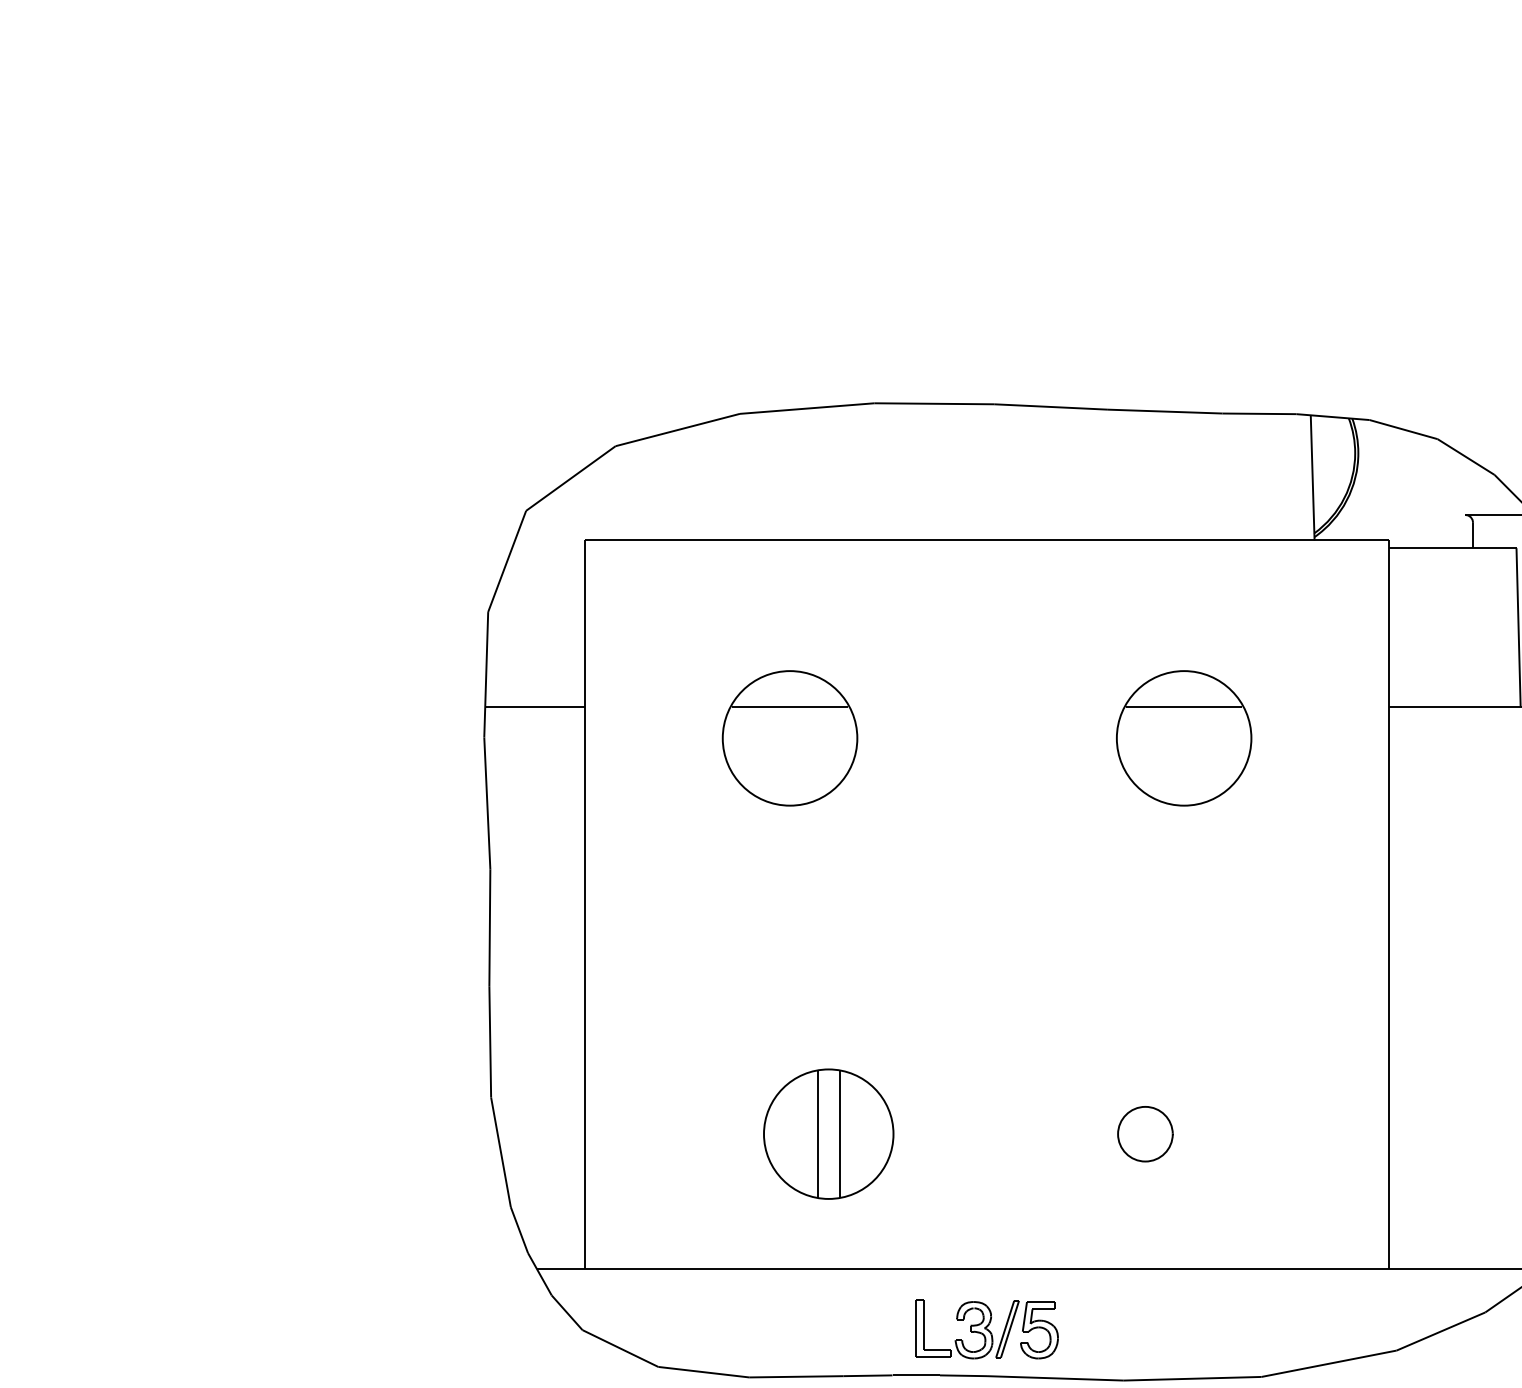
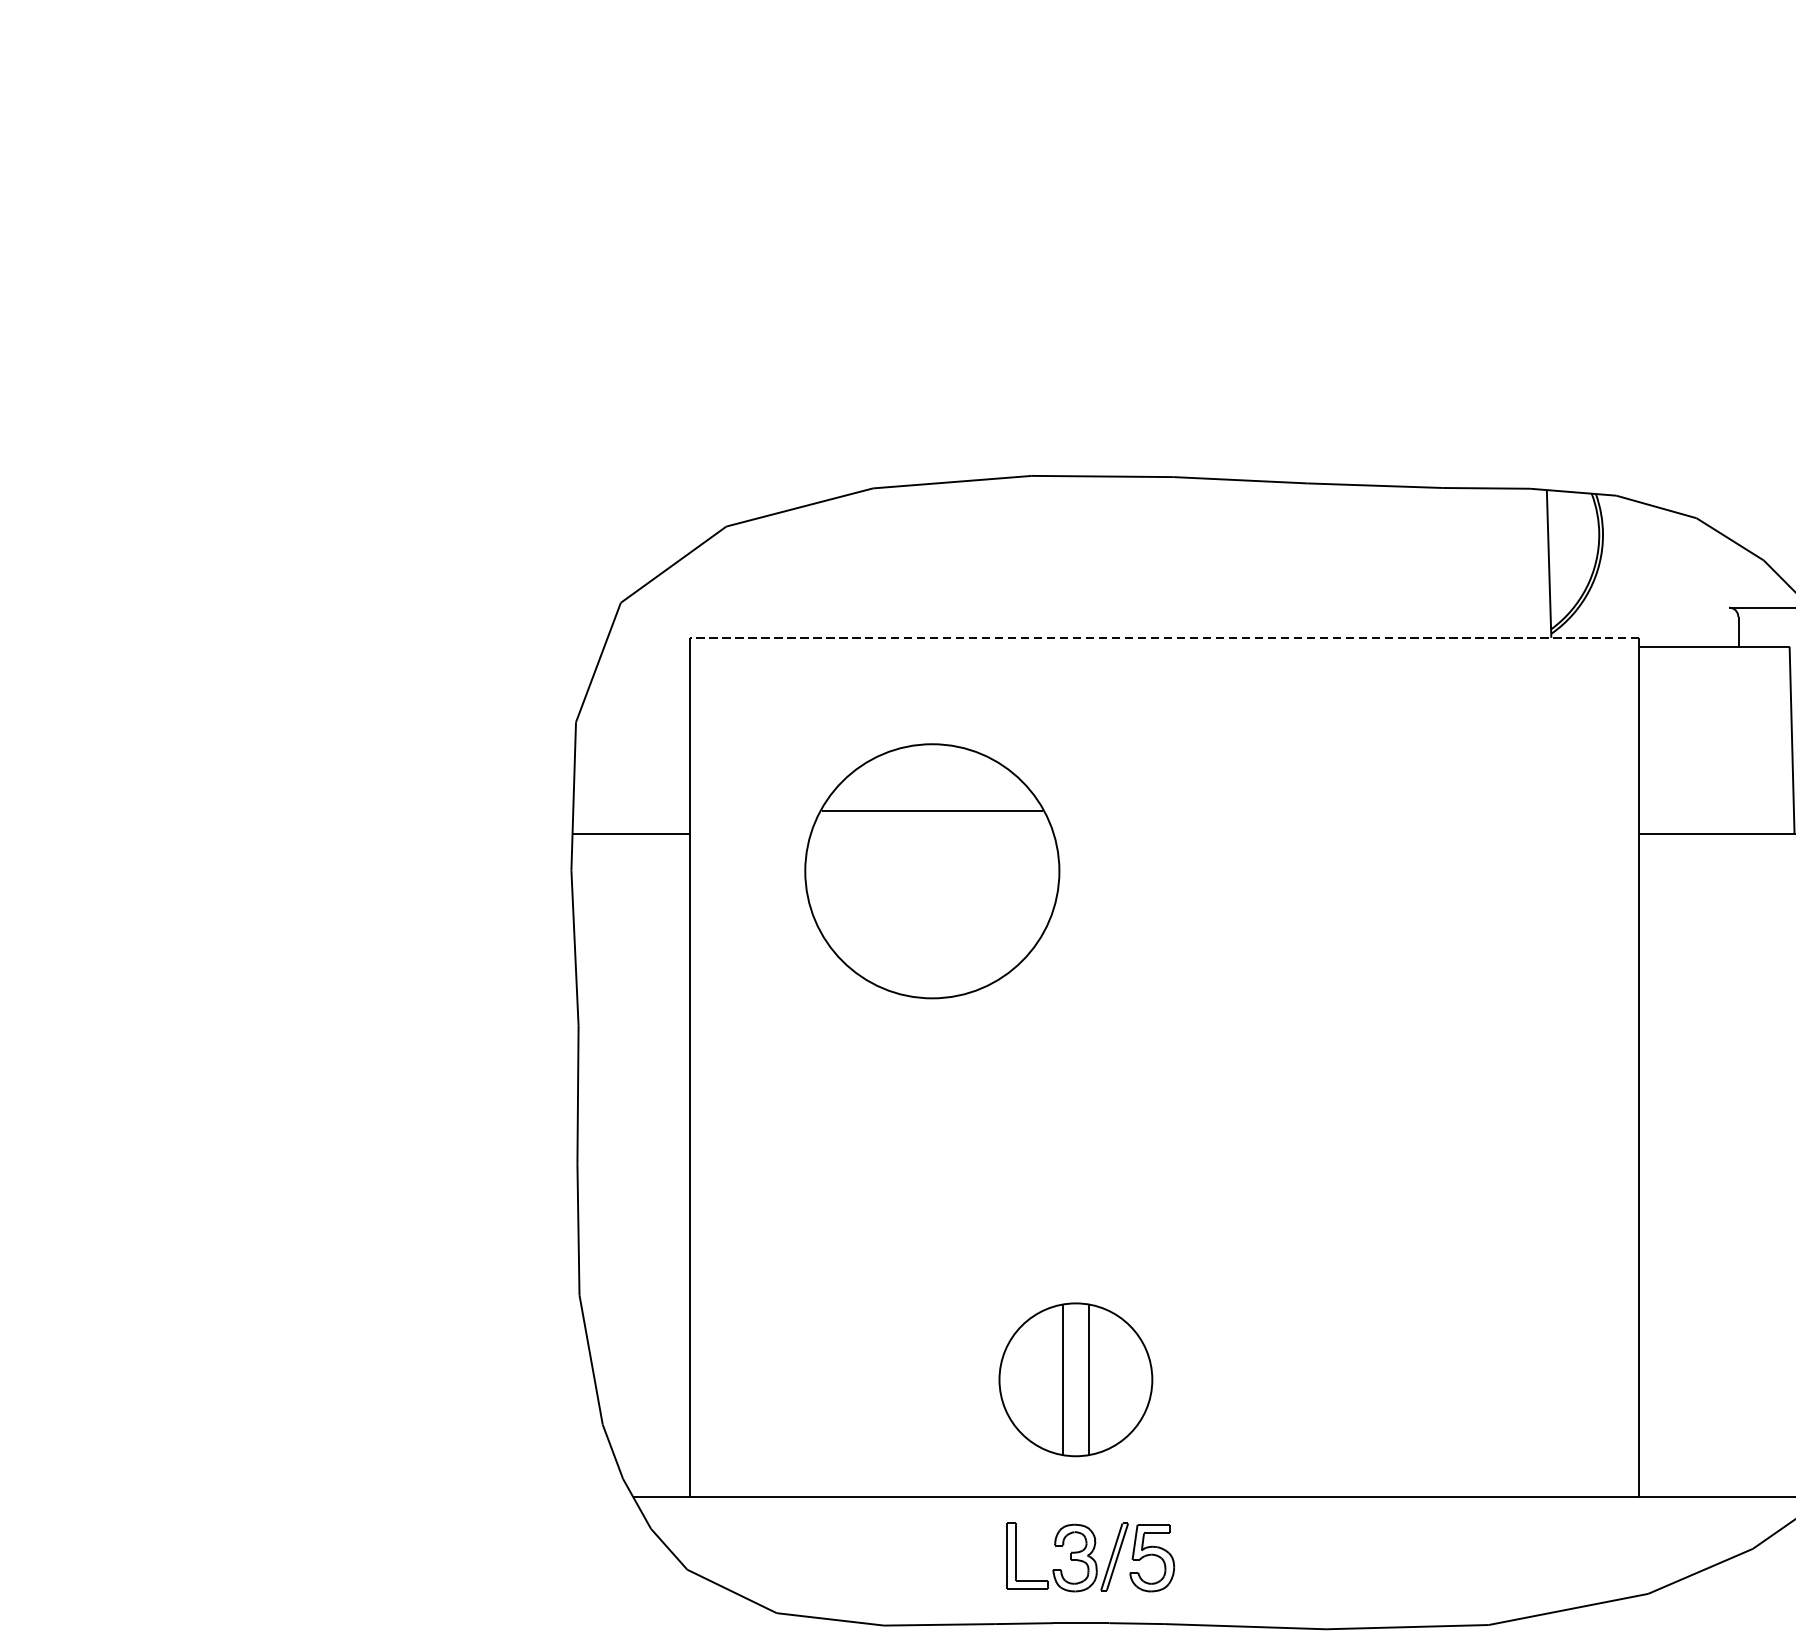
line: (986, 540) -> (1164, 637), solid -> dashed
part: (789, 738) -> (931, 871), size x1.6
part: (1184, 738) -> (1397, 871), removed
part: (828, 1133) -> (1075, 1379), moved
curve: (1139, 1159) -> (1344, 1368), removed
part: (986, 1329) -> (1089, 1557), moved

